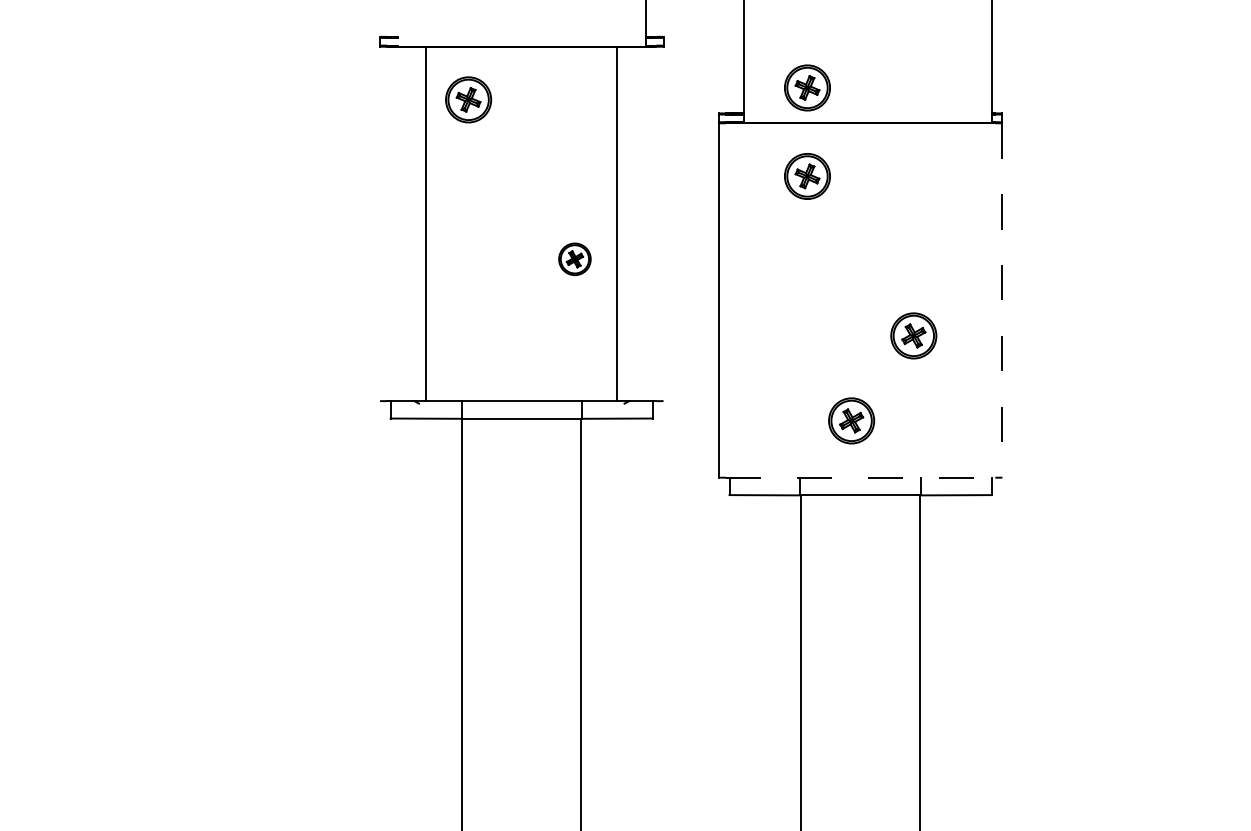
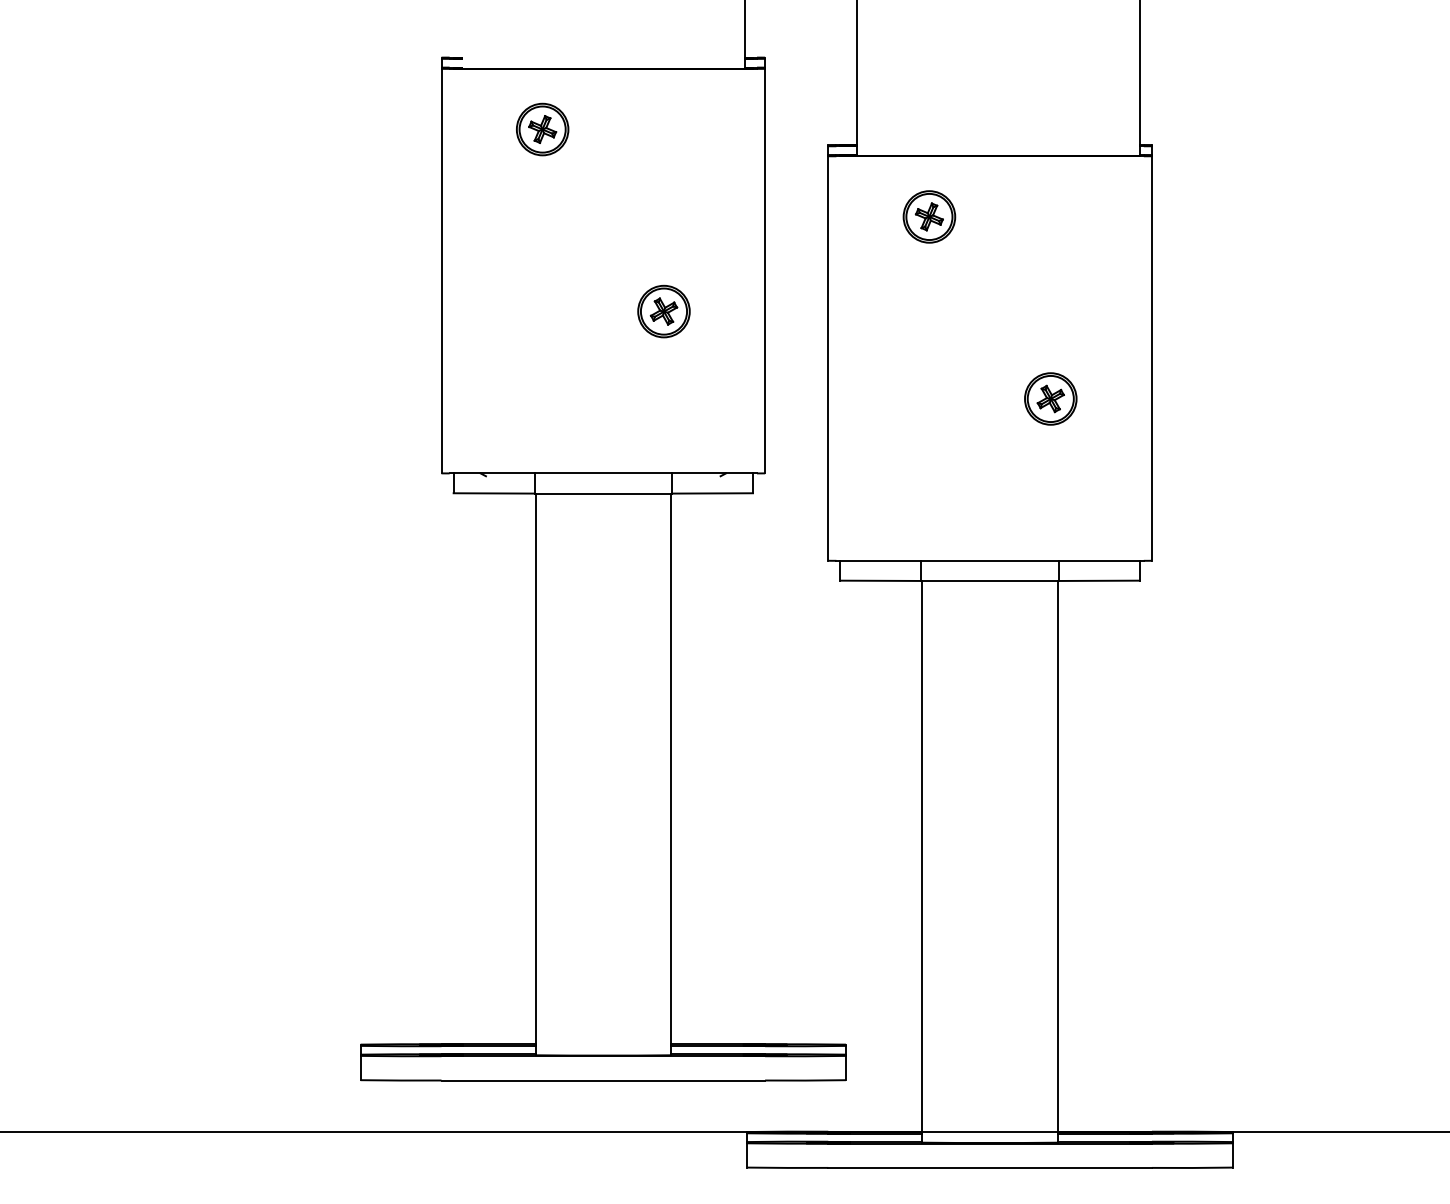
part: (807, 87) -> (929, 115), removed
line: (425, 223) -> (441, 270), moved
line: (617, 223) -> (765, 270), moved
part: (574, 259) -> (663, 311), size x1.43
line: (1002, 301) -> (1151, 359), dashed -> solid
part: (851, 420) -> (979, 495), removed
line: (860, 477) -> (990, 560), dashed -> solid

